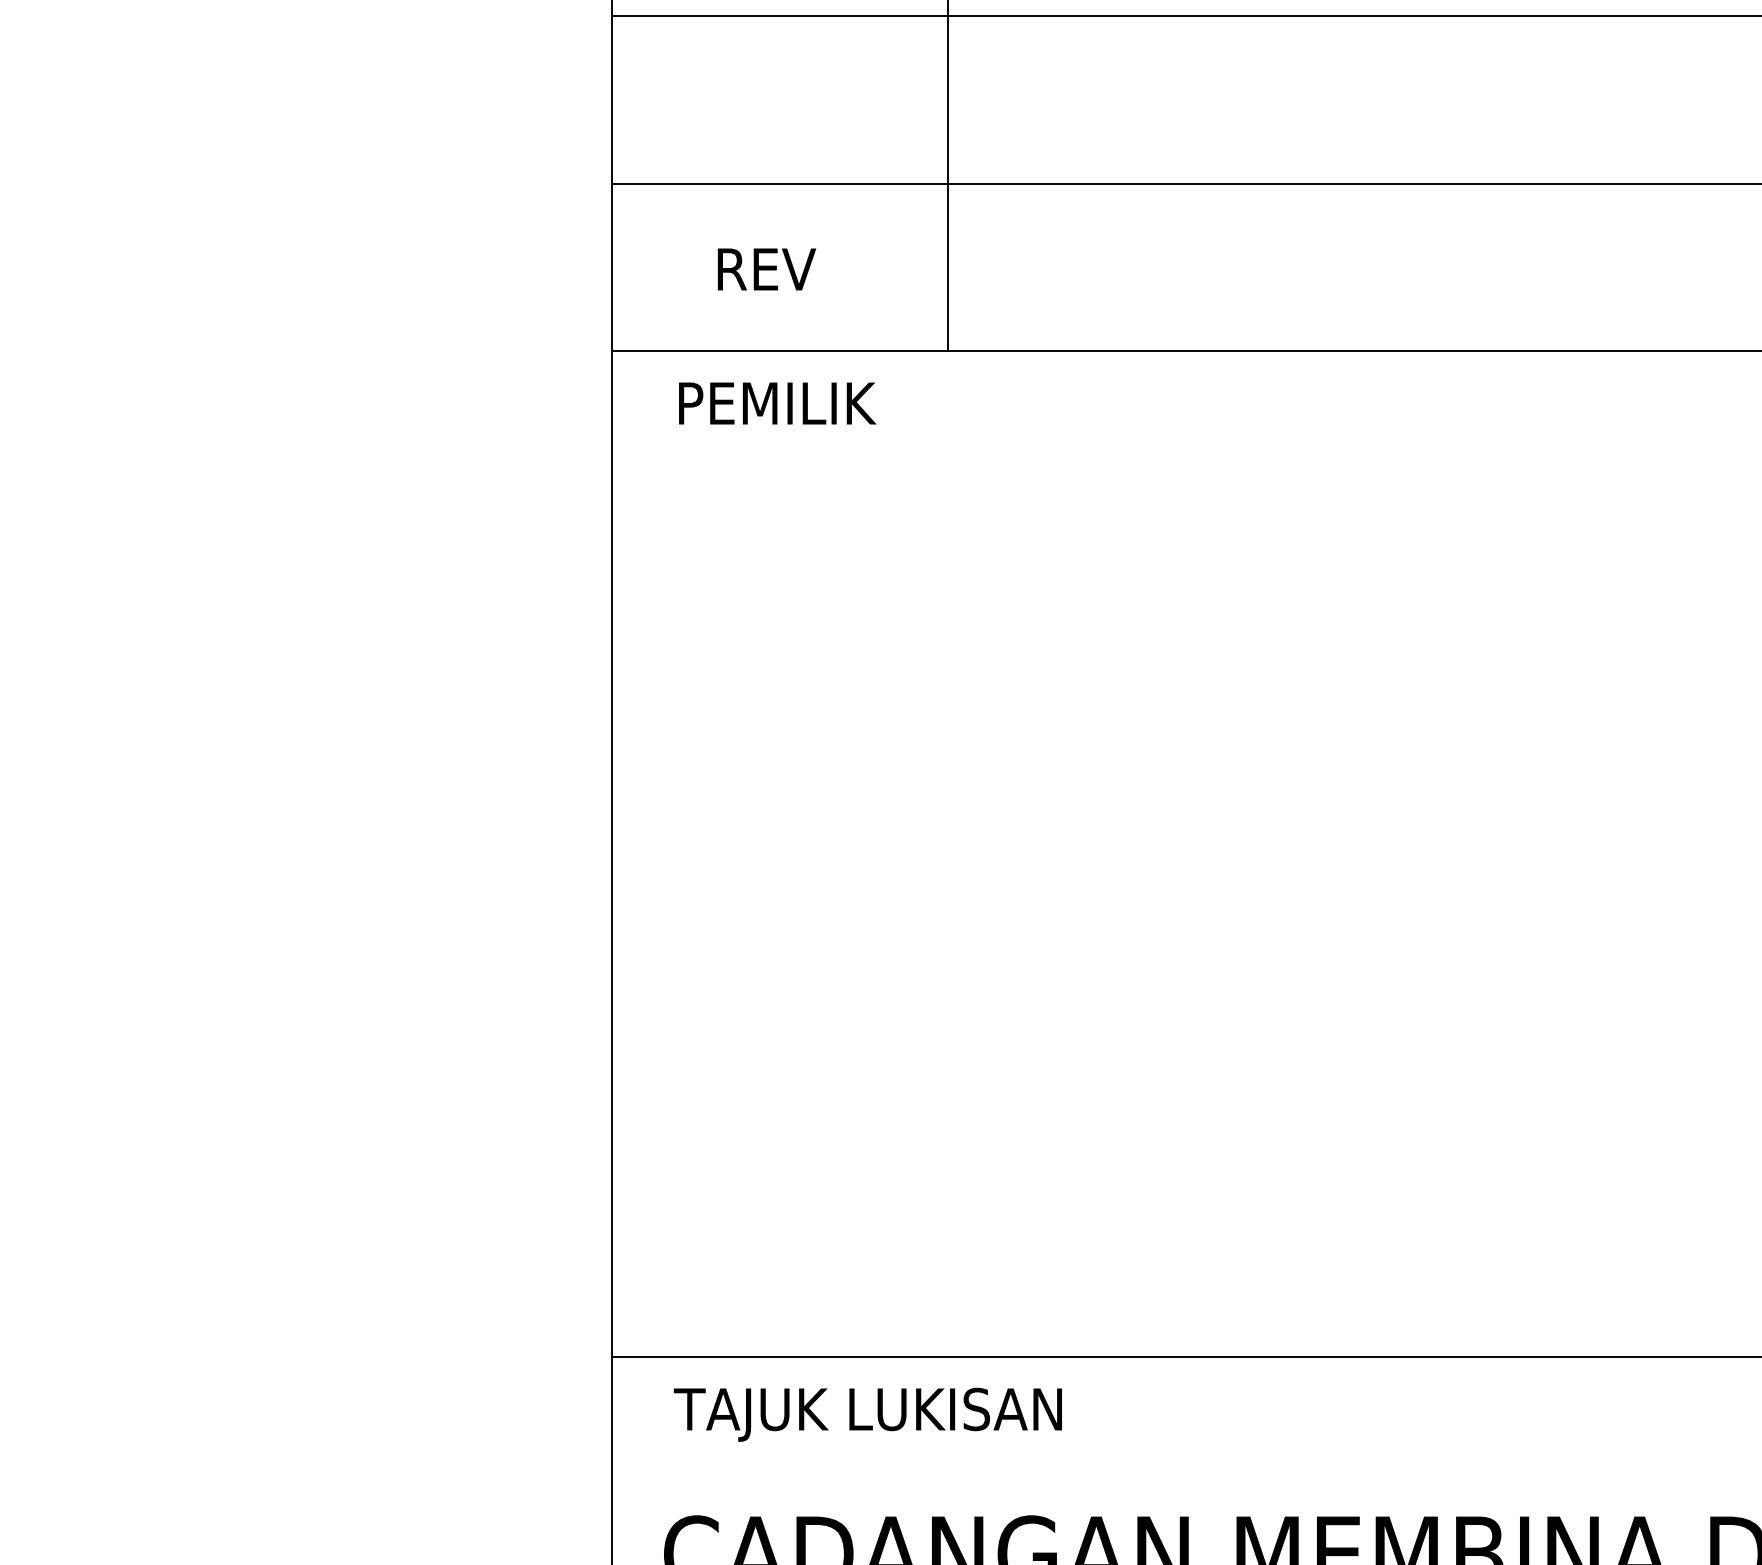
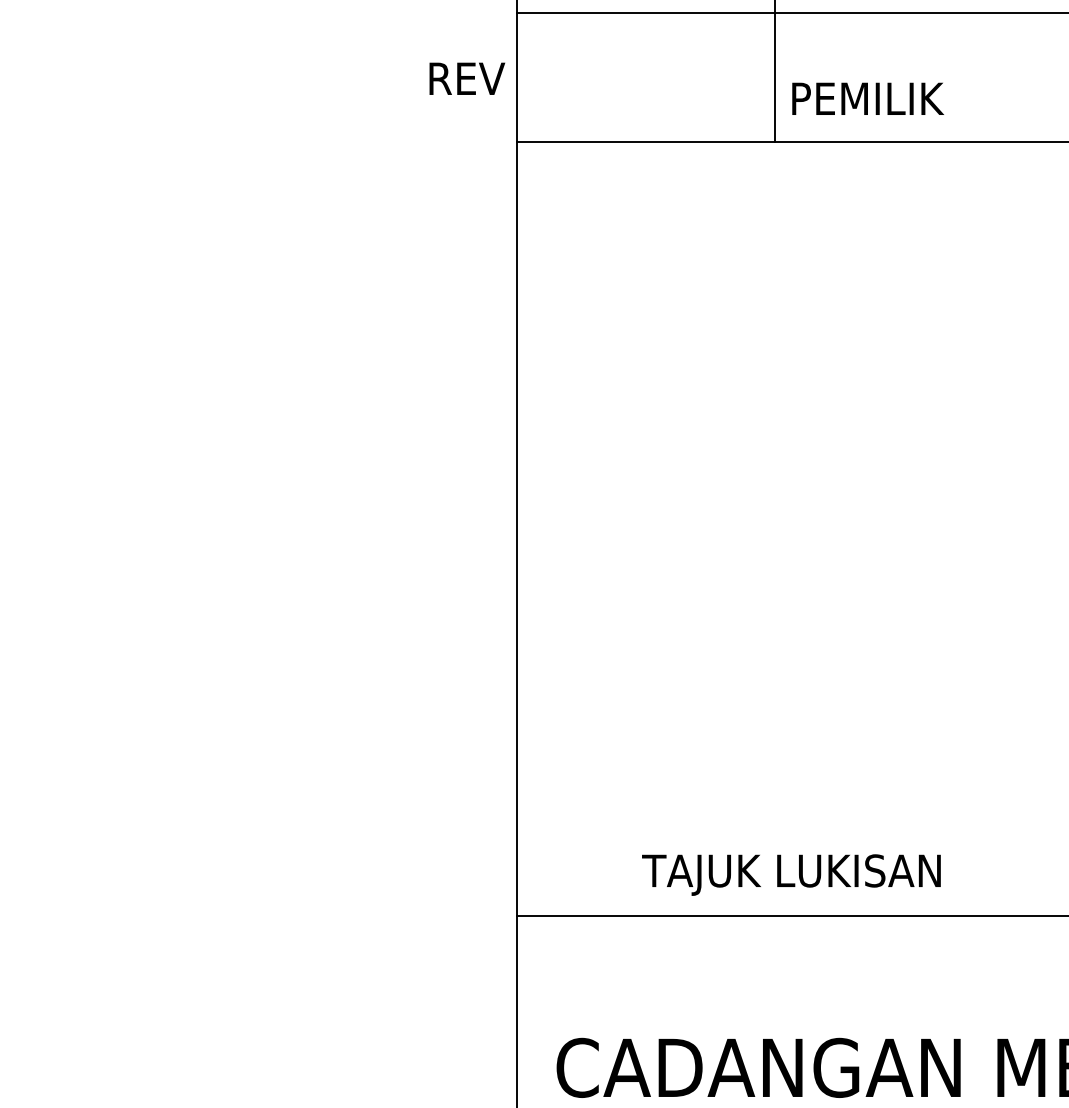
text: (766, 269) -> (467, 78), moved
text: (777, 403) -> (868, 98), moved
text: (867, 1414) -> (791, 874), moved

